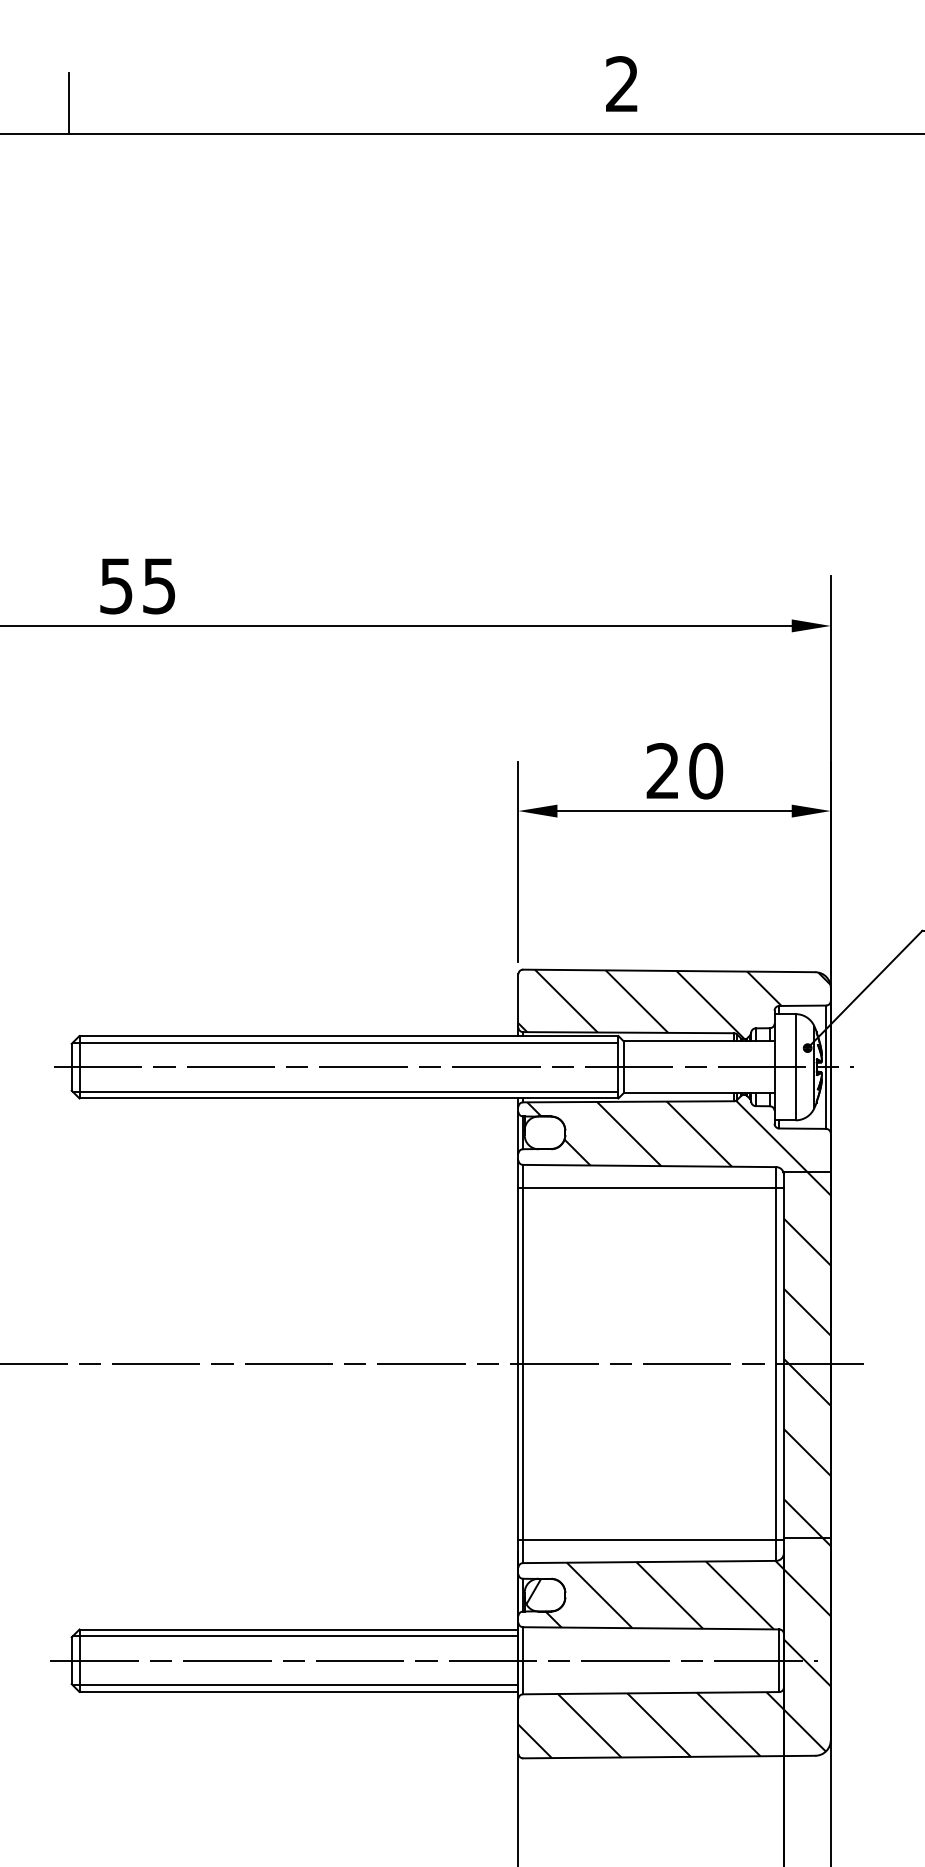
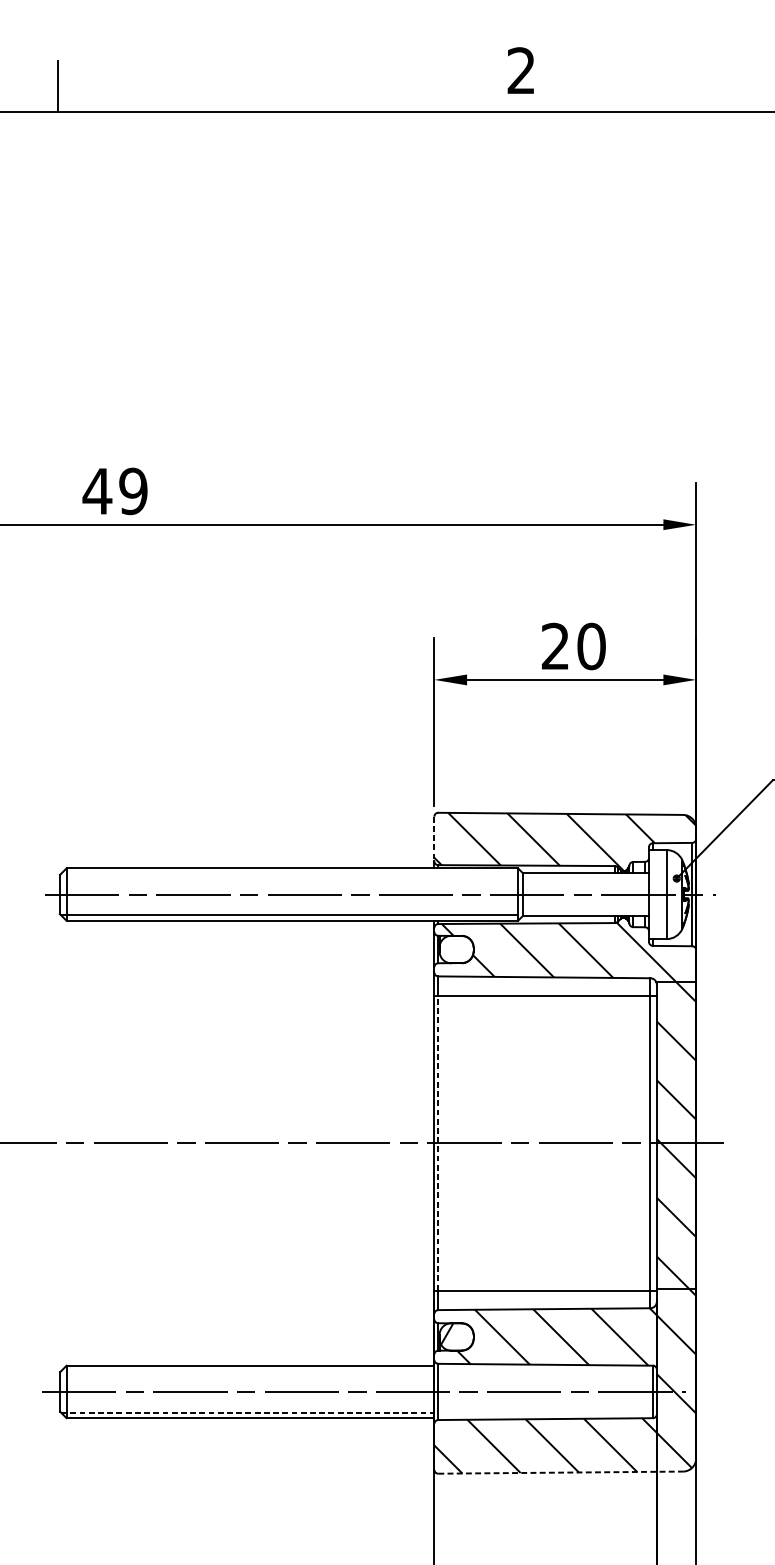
text: (137, 585) -> (115, 490), 55 -> 49
line: (518, 1000) -> (434, 838), solid -> dashed
line: (345, 1042) -> (289, 873), removed
line: (523, 1364) -> (438, 1143), solid -> dashed
line: (295, 1636) -> (247, 1371), removed
line: (295, 1685) -> (247, 1412), solid -> dashed
line: (669, 1757) -> (560, 1473), solid -> dashed

